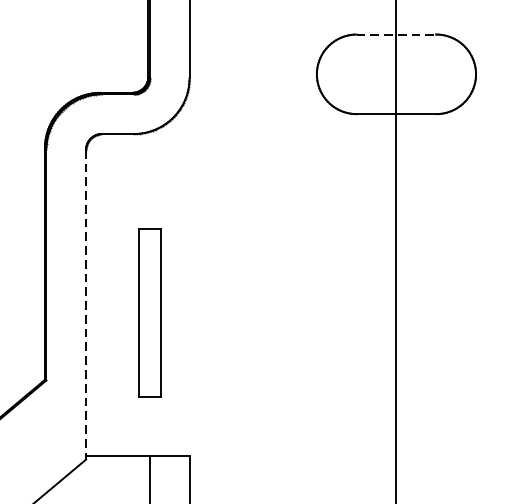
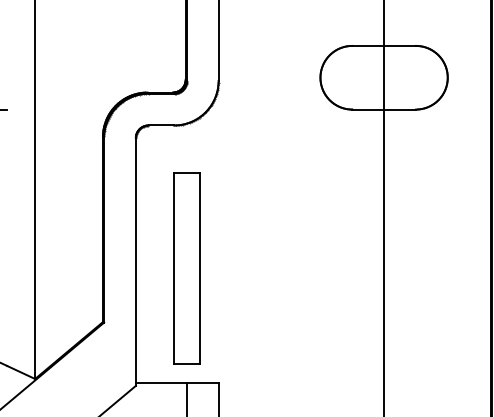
line: (396, 34) -> (384, 45), dashed -> solid
line: (85, 305) -> (135, 262), dashed -> solid
part: (149, 312) -> (186, 268), size x1.43

